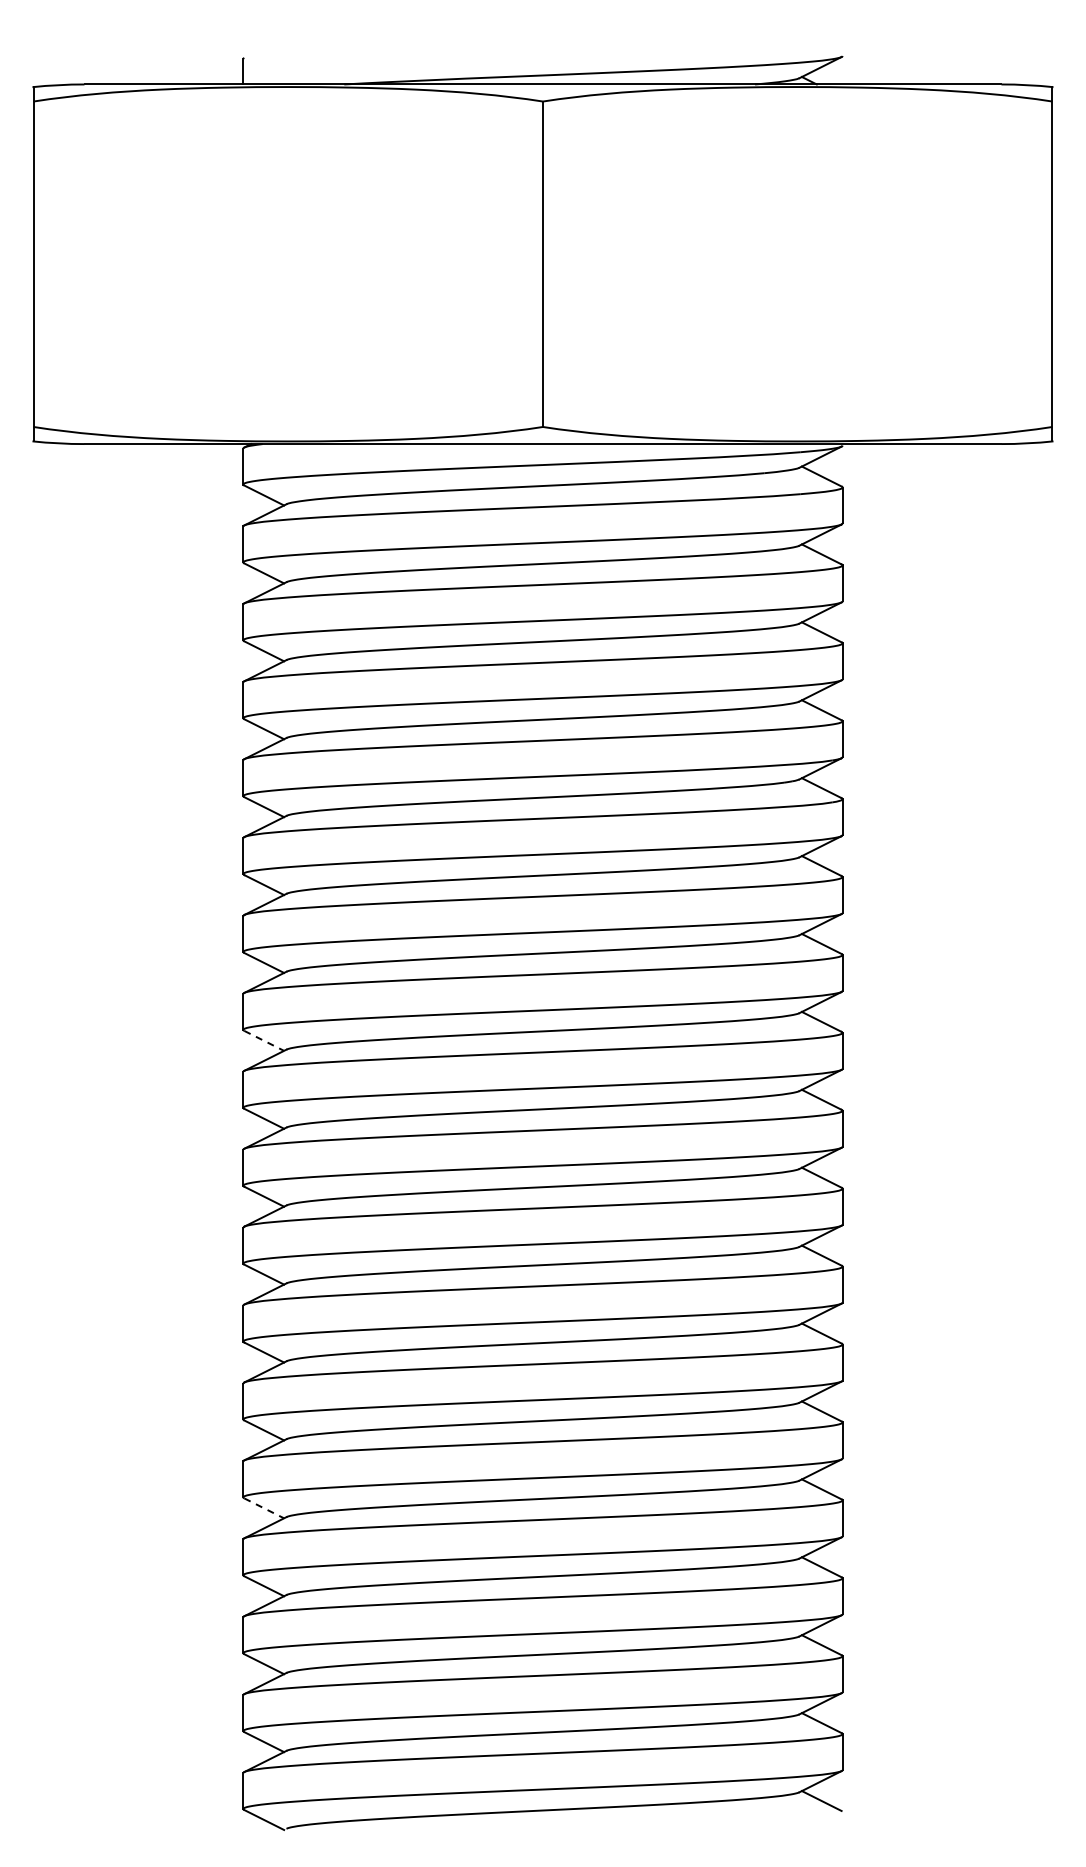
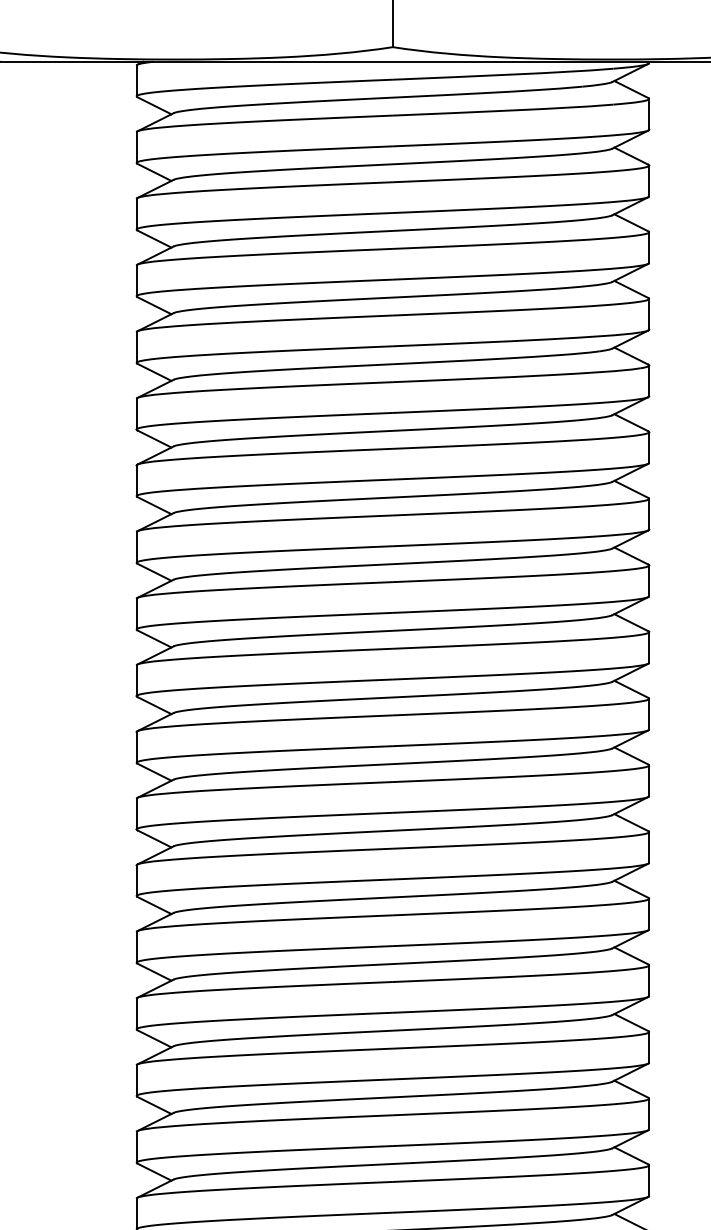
line: (264, 1041) -> (154, 572), dashed -> solid
line: (264, 1508) -> (154, 972), dashed -> solid

